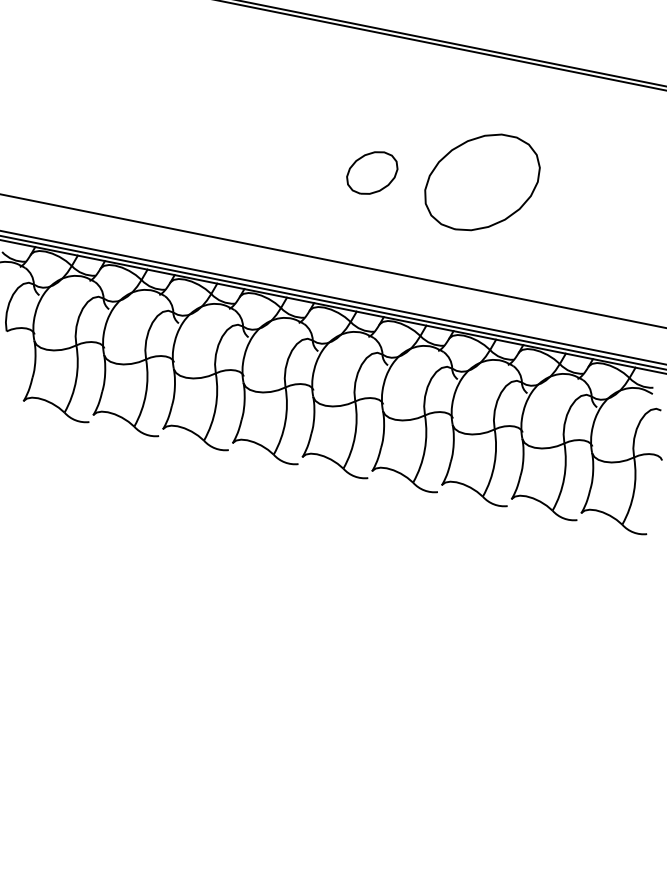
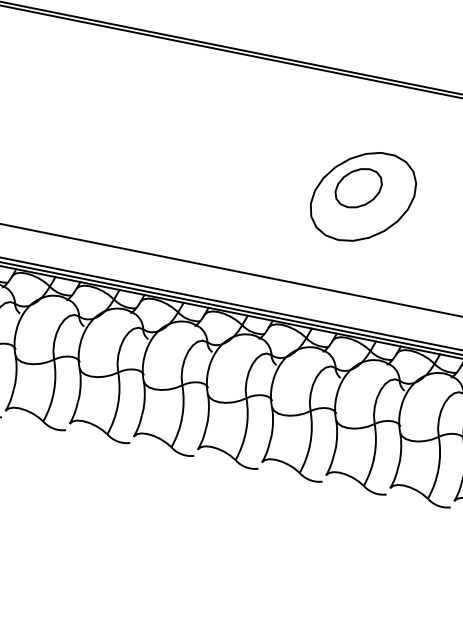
part: (372, 172) -> (358, 187), moved

